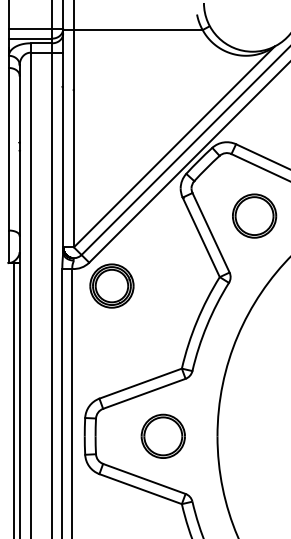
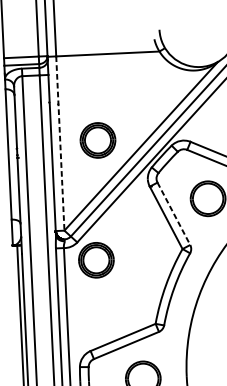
part: (120, 136) -> (97, 140), added
line: (73, 138) -> (59, 143), solid -> dashed
line: (211, 232) -> (174, 213), solid -> dashed

